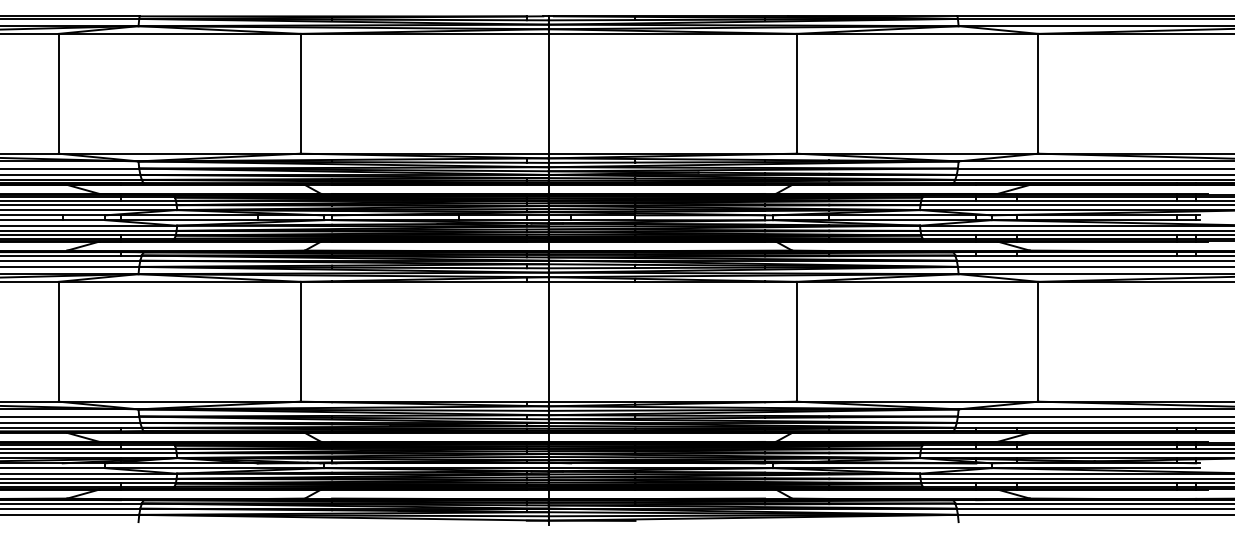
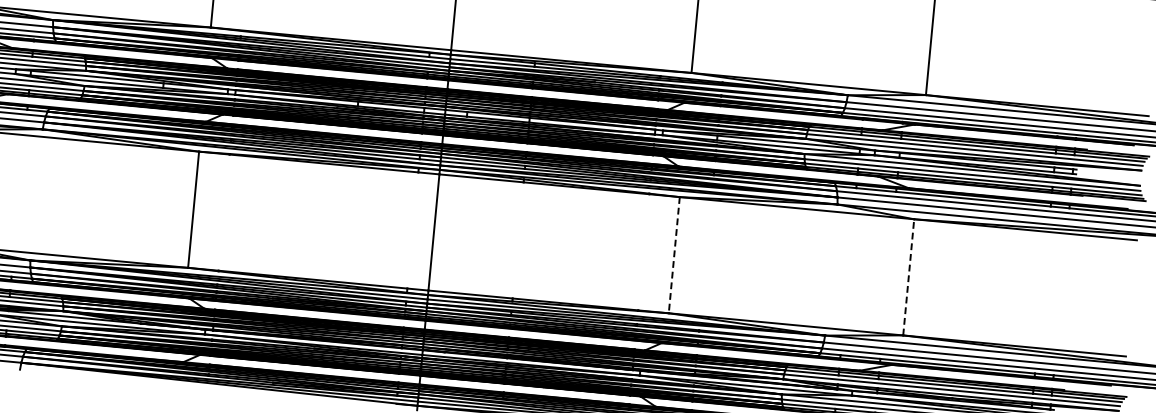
line: (796, 341) -> (674, 254), solid -> dashed
line: (1038, 341) -> (908, 277), solid -> dashed

